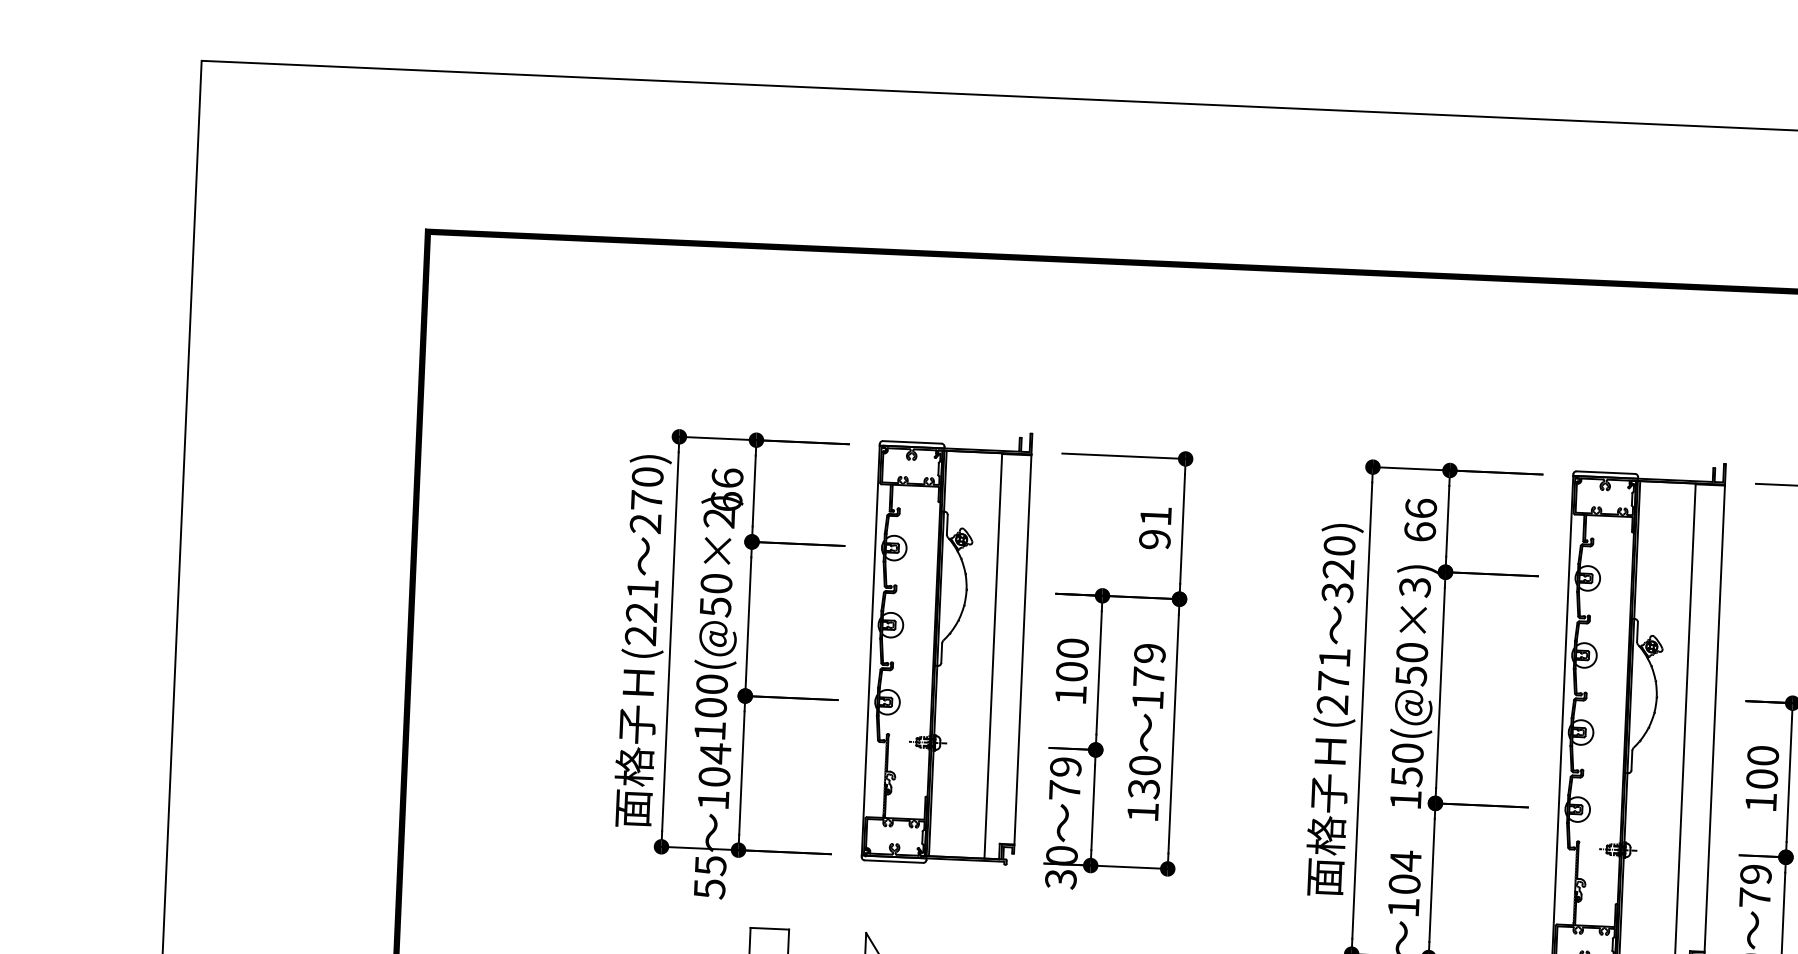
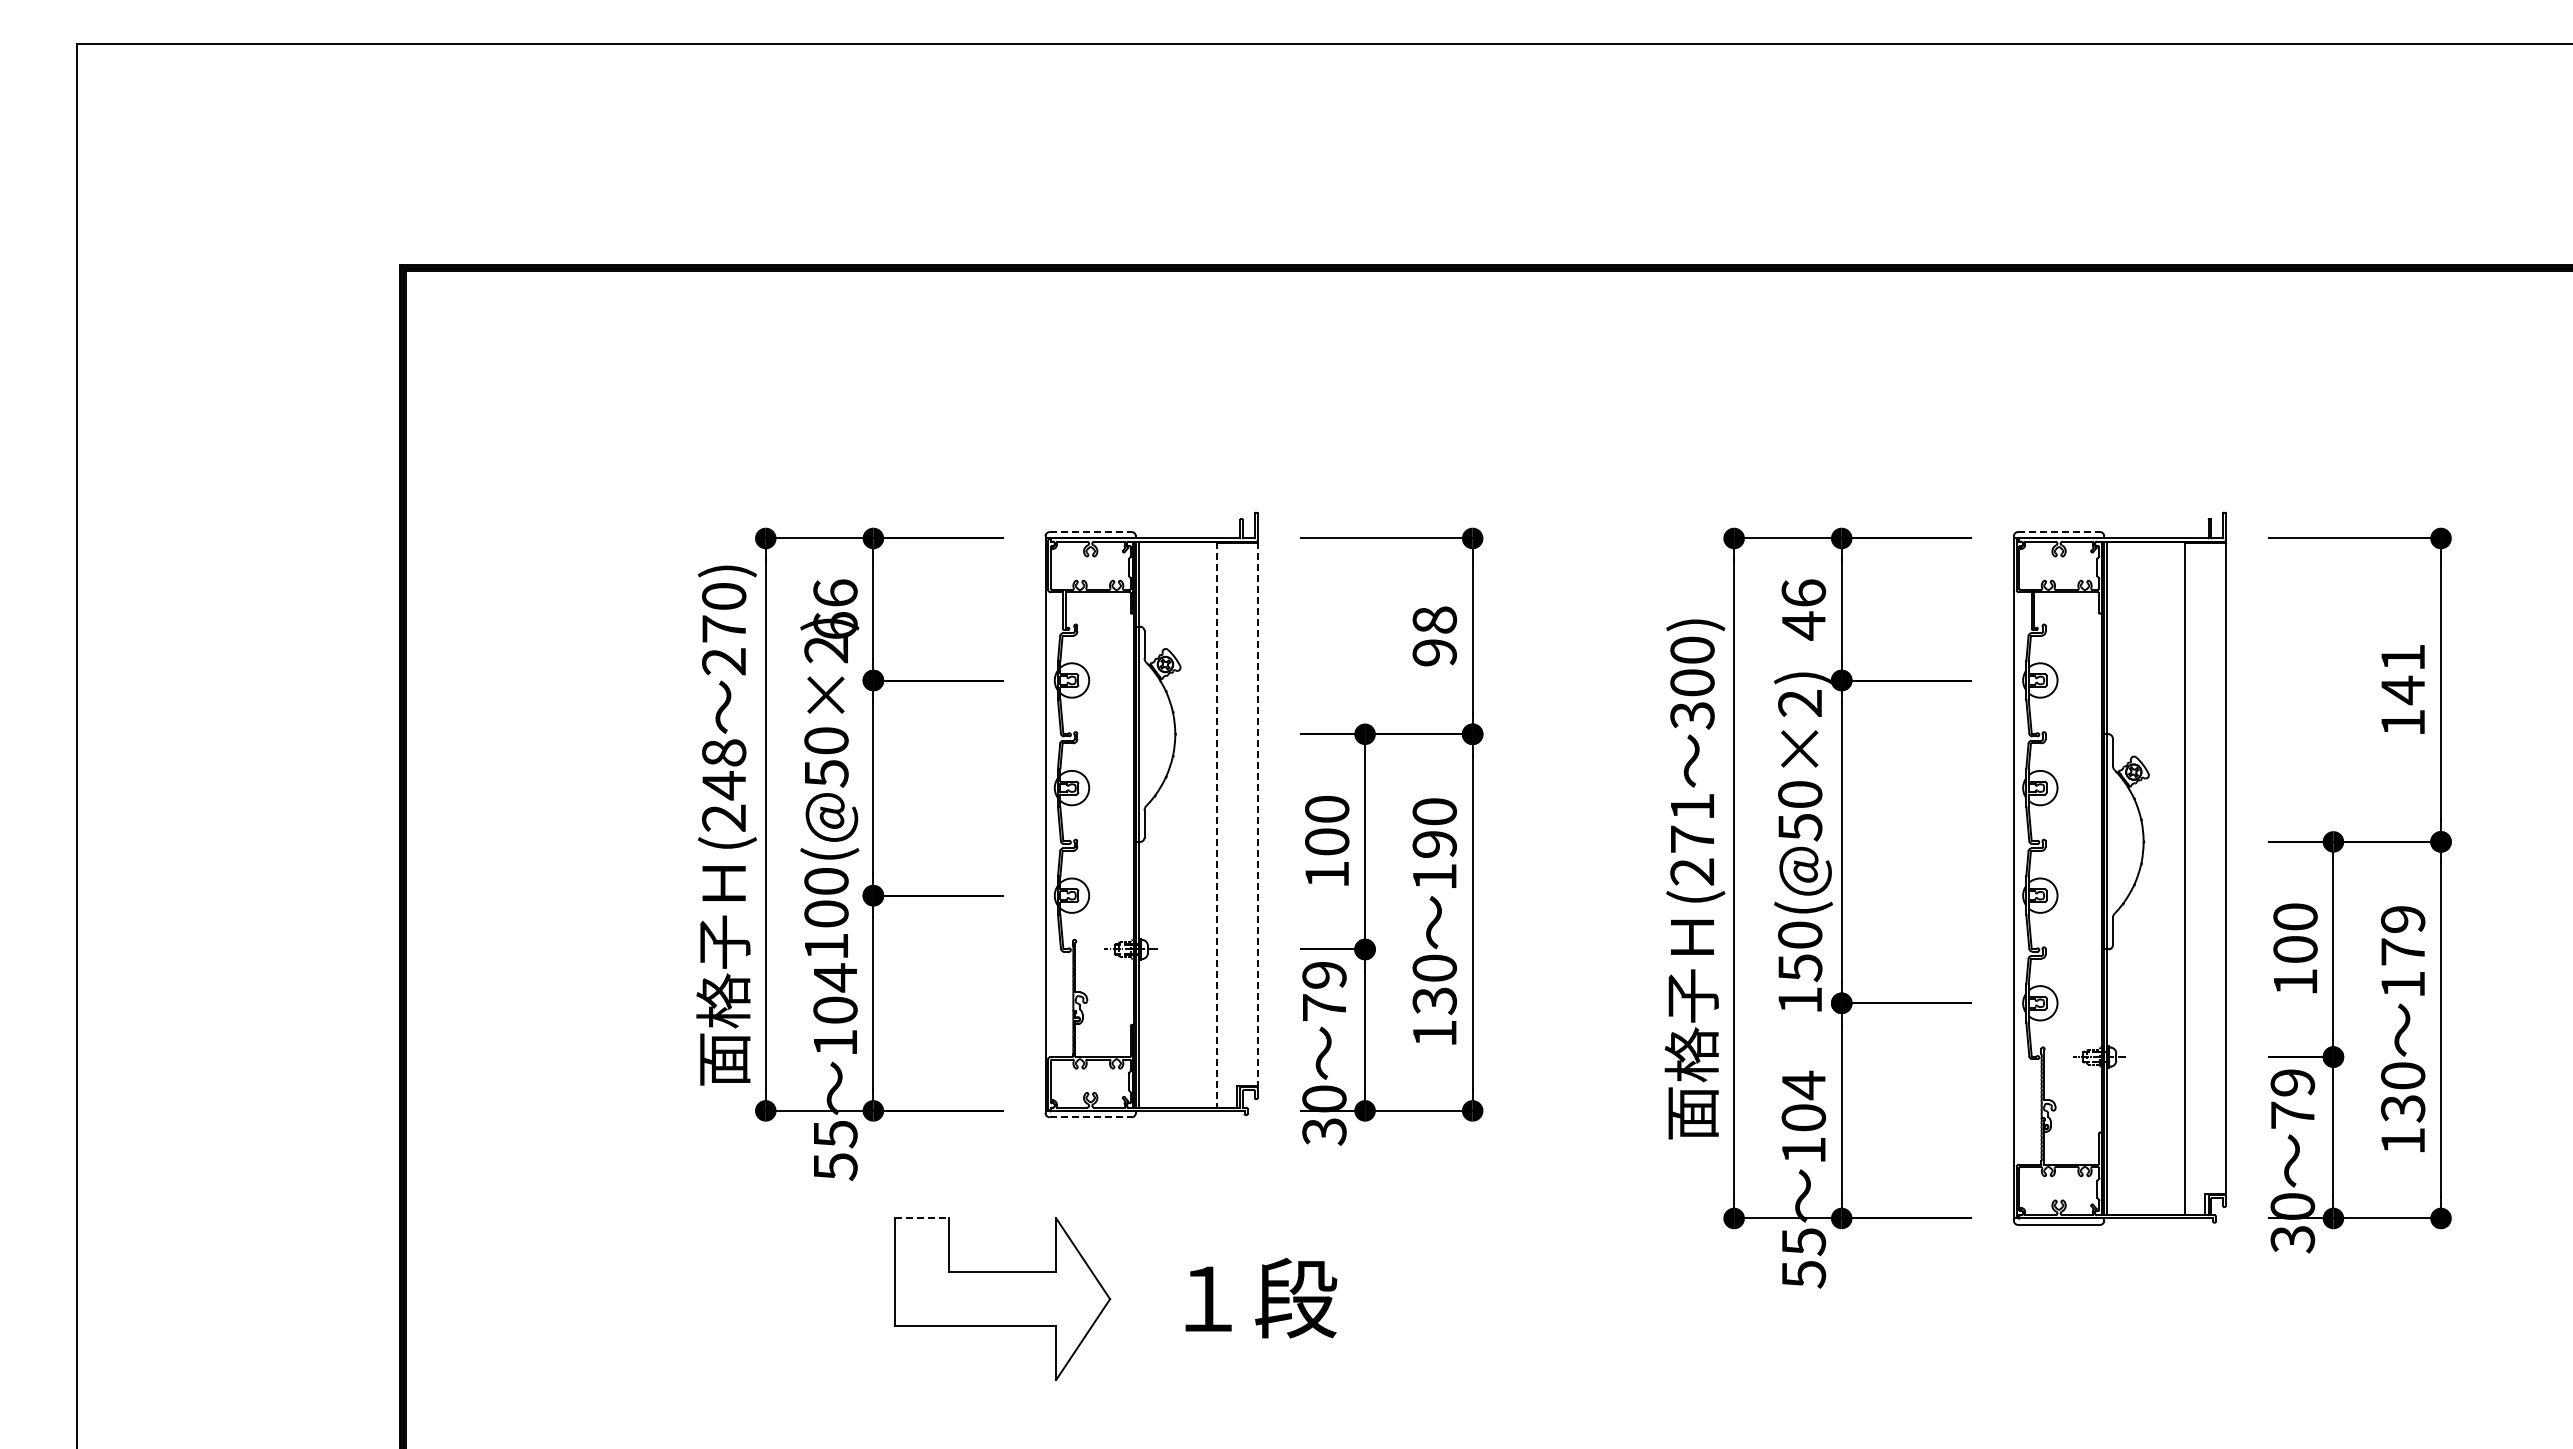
line: (912, 442) -> (1090, 532), solid -> dashed
line: (1606, 473) -> (2059, 532), solid -> dashed
text: (1155, 515) -> (1434, 619), 91 -> 98
text: (1419, 531) -> (1803, 625), 66 -> 46
text: (1338, 568) -> (1692, 682), 320) -> 300)
text: (1415, 587) -> (1800, 703), 150(@50×3) -> 150(@50×2)
text: (642, 601) -> (724, 769), (221 -> (248
line: (1022, 649) -> (1257, 814), solid -> dashed
line: (993, 655) -> (1216, 824), solid -> dashed
text: (1149, 664) -> (1434, 827), 179 -> 190
line: (893, 861) -> (1090, 1117), solid -> dashed
line: (769, 928) -> (921, 1218), solid -> dashed

